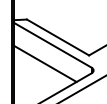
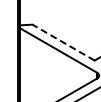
line: (58, 37) -> (64, 42), solid -> dashed
line: (45, 63) -> (51, 68), removed

